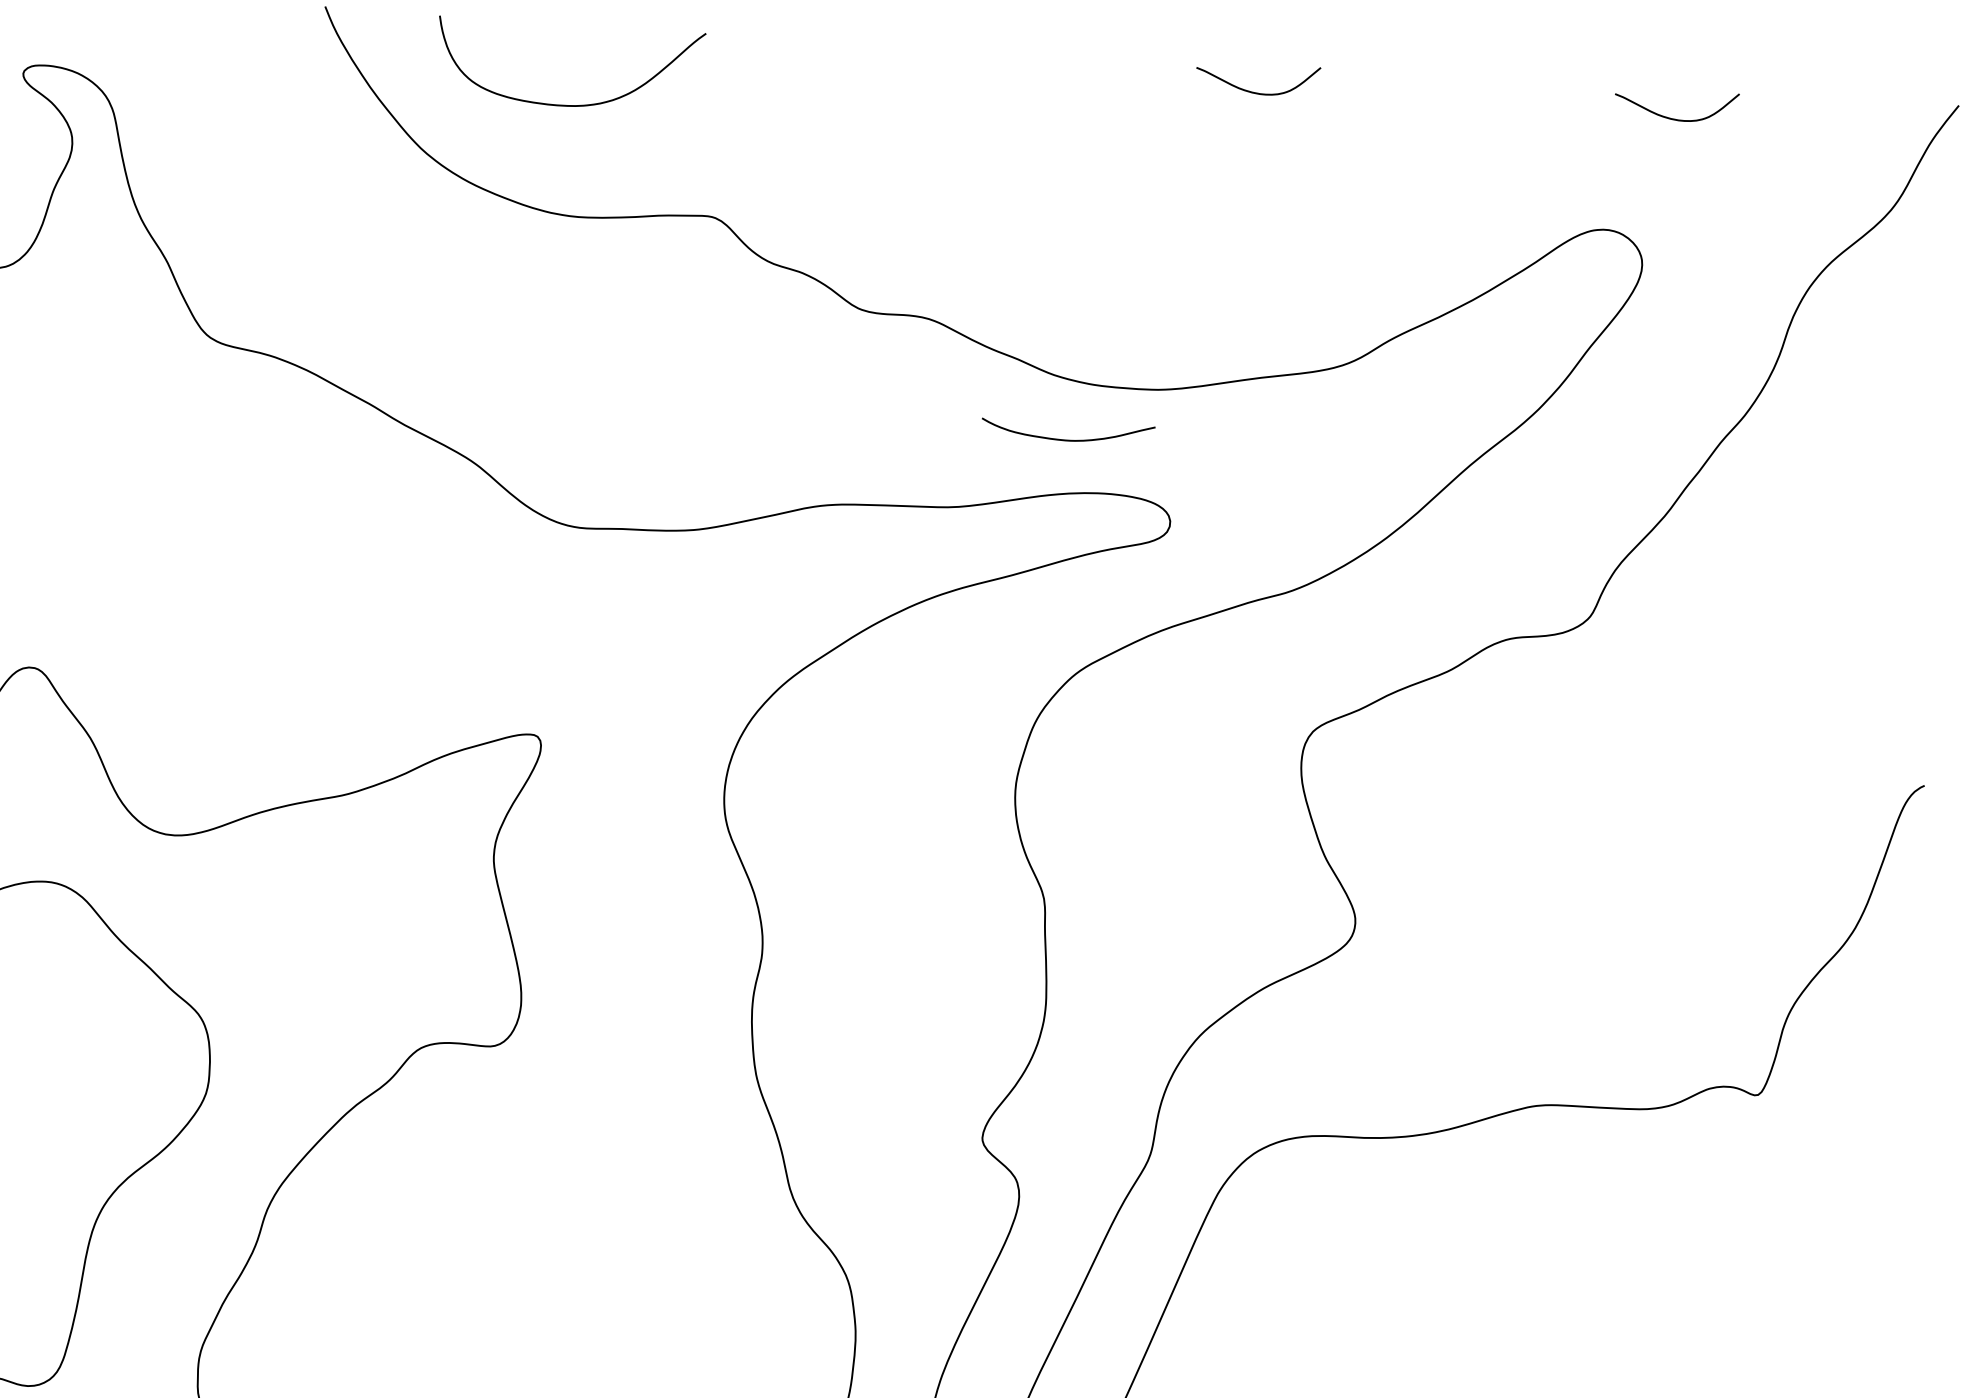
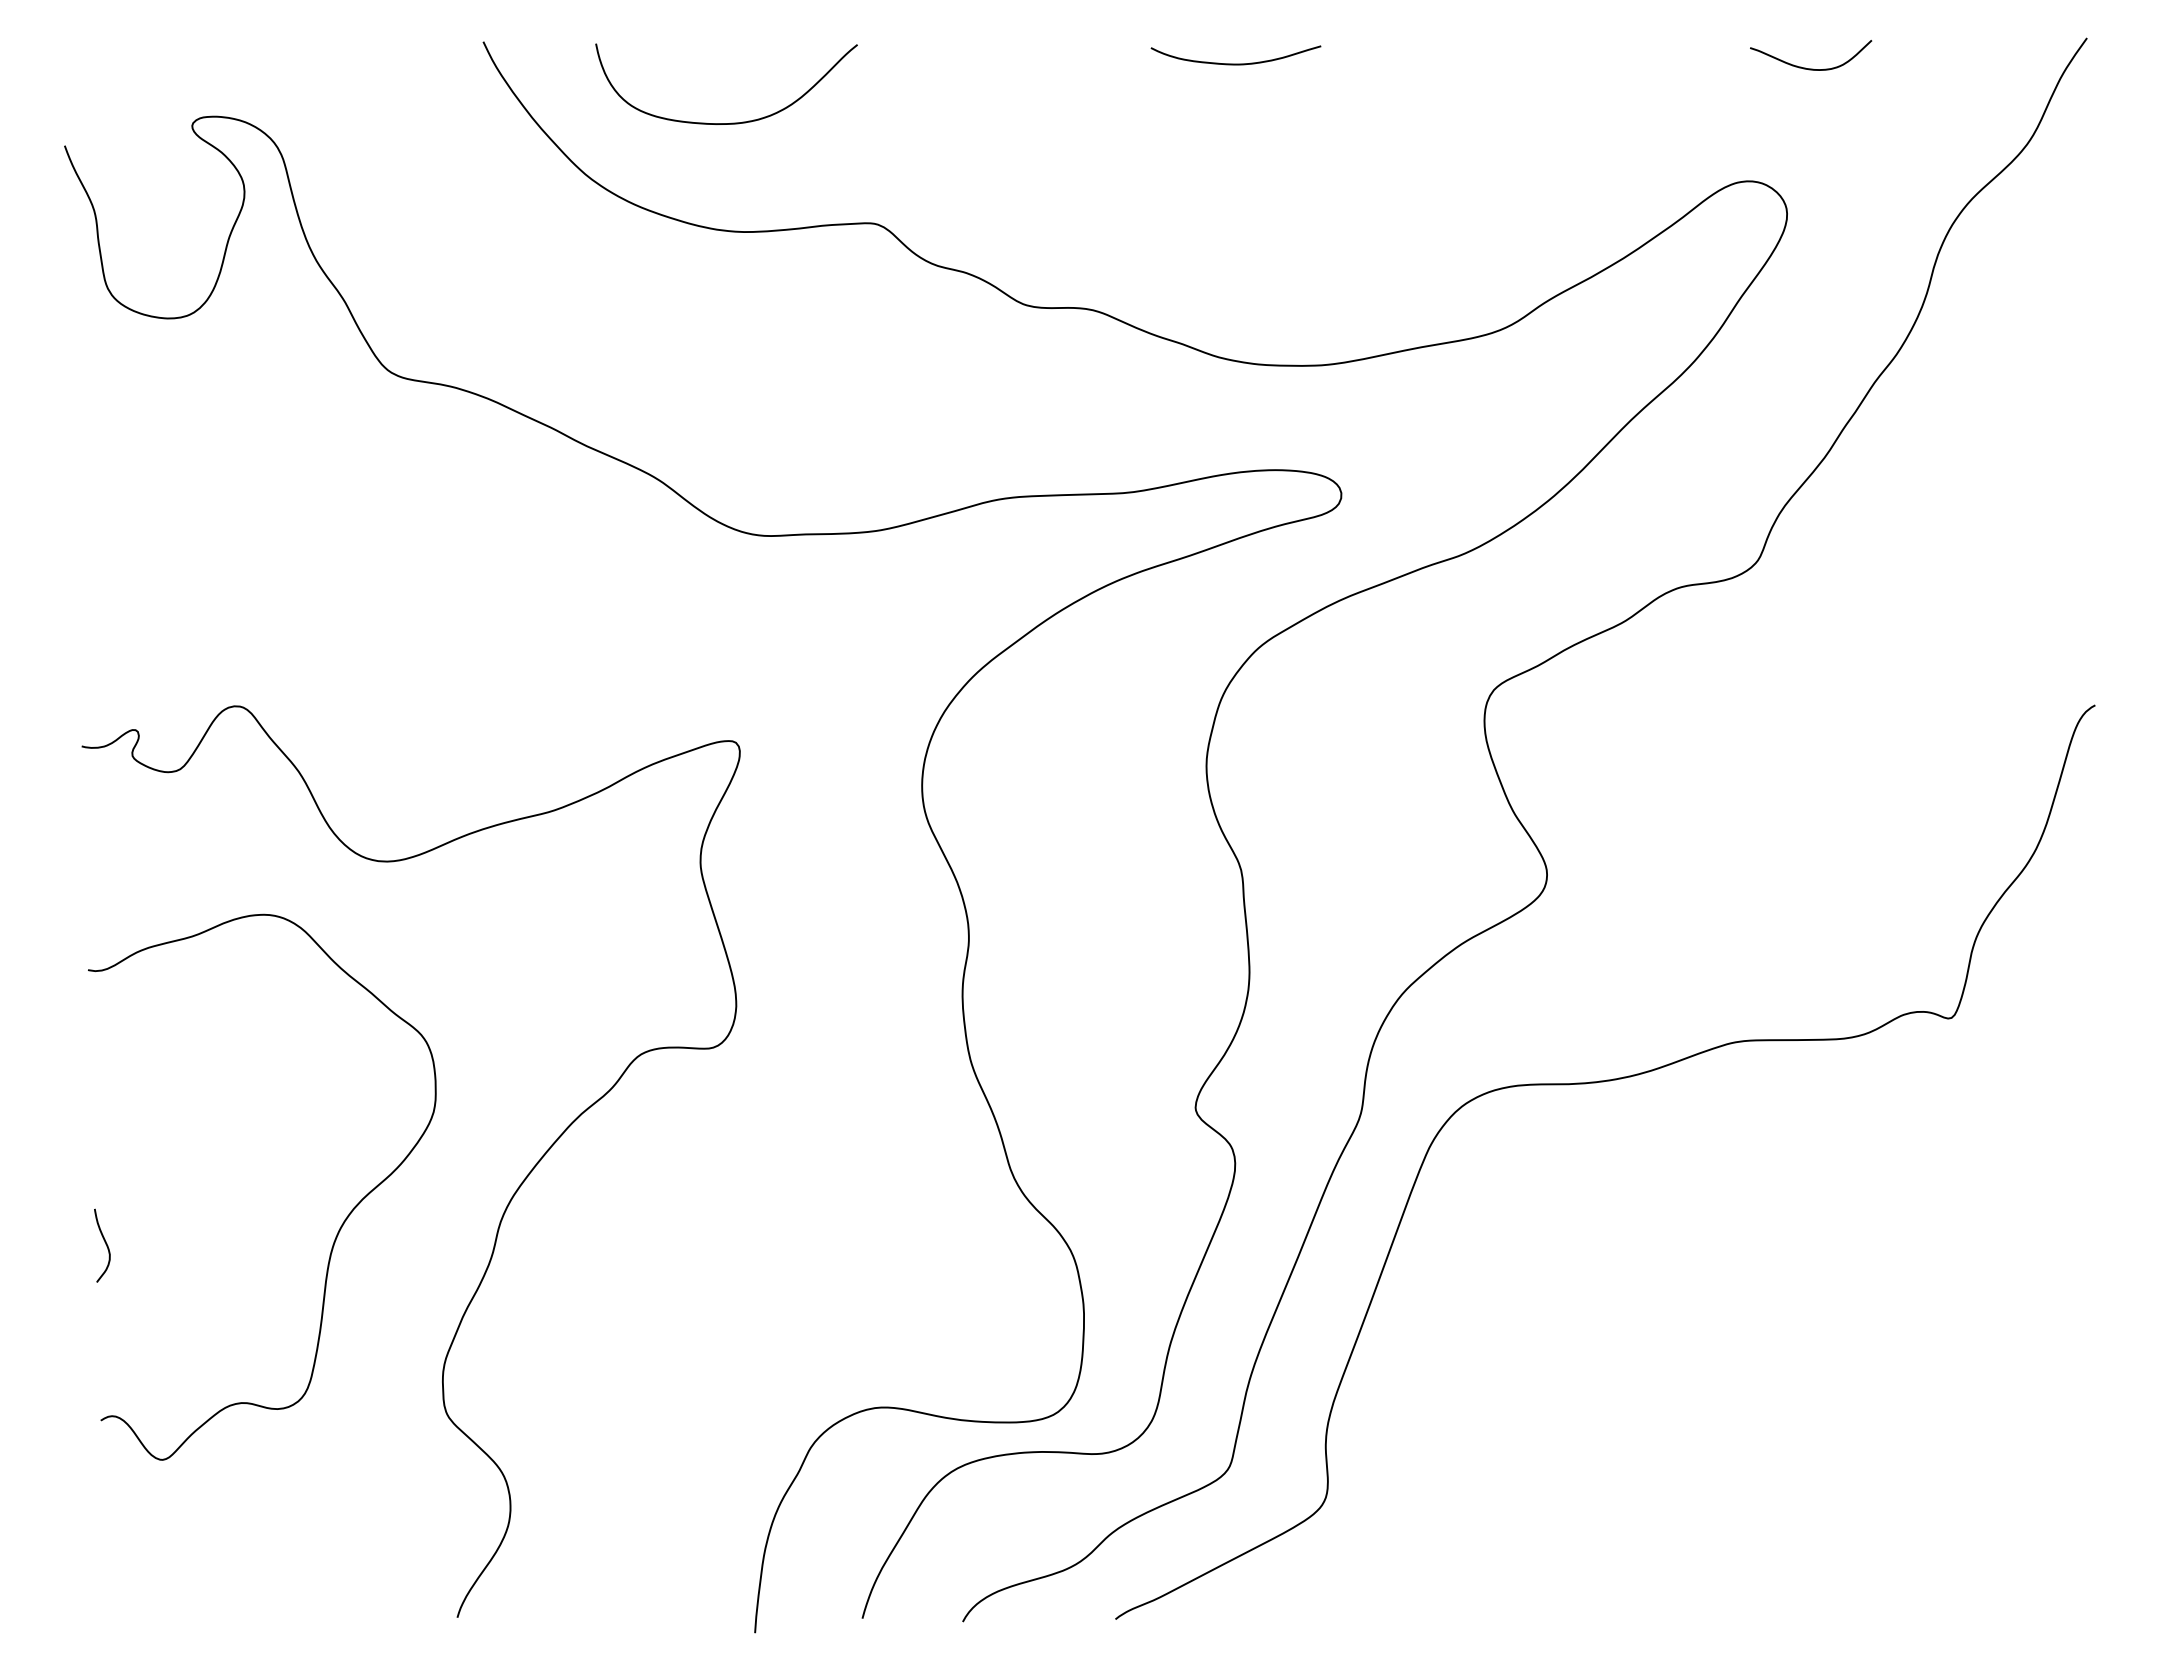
curve: (1257, 92) -> (1400, 68), removed
curve: (1067, 439) -> (1235, 63), moved

